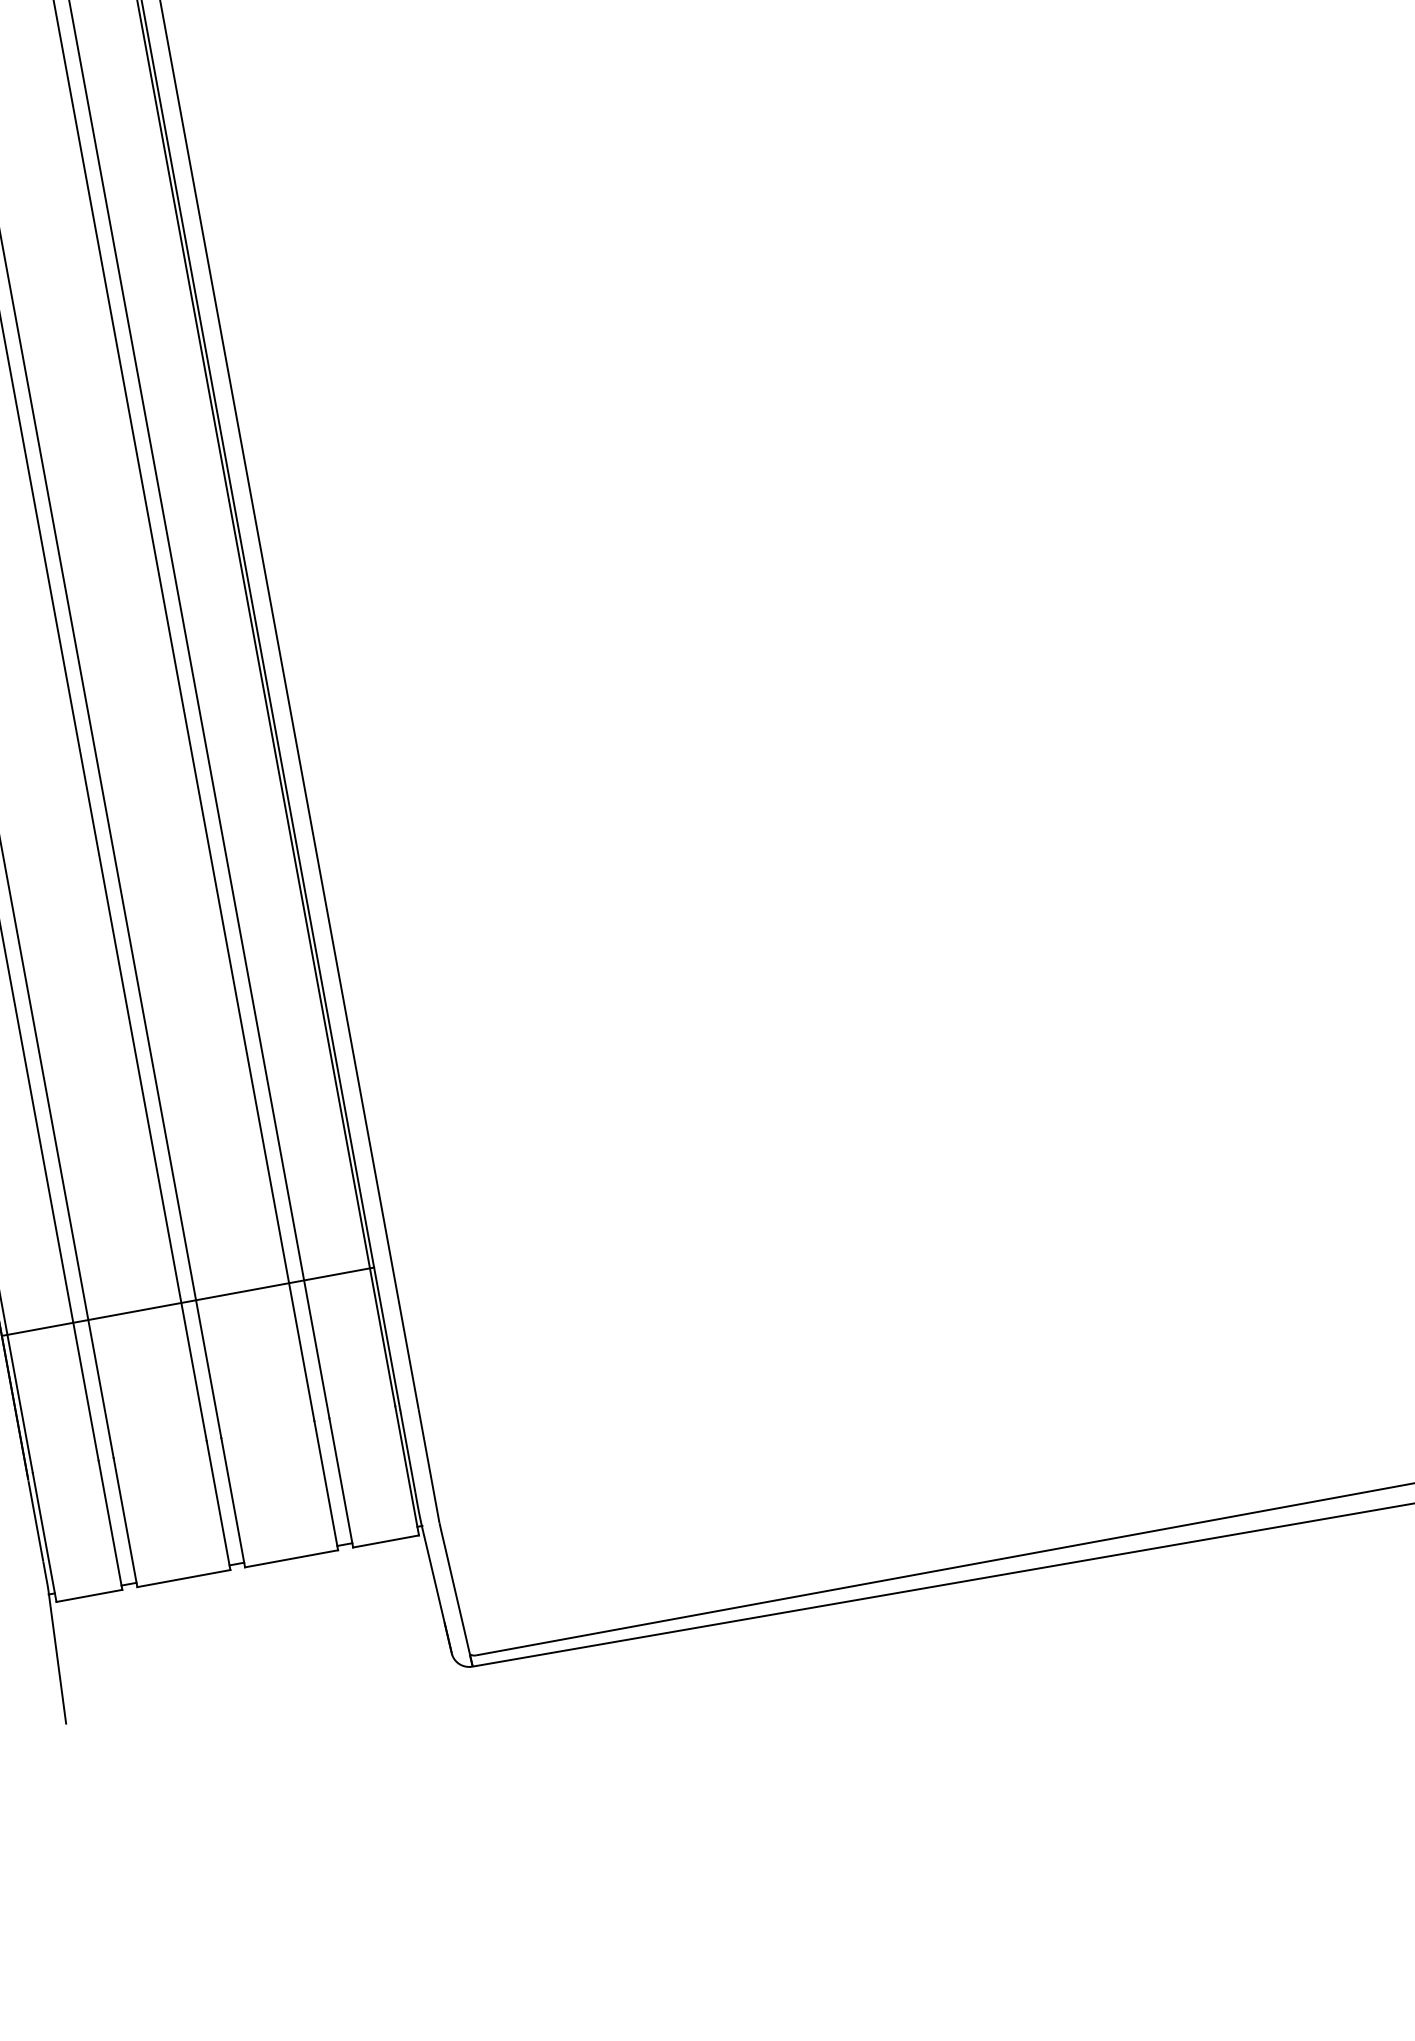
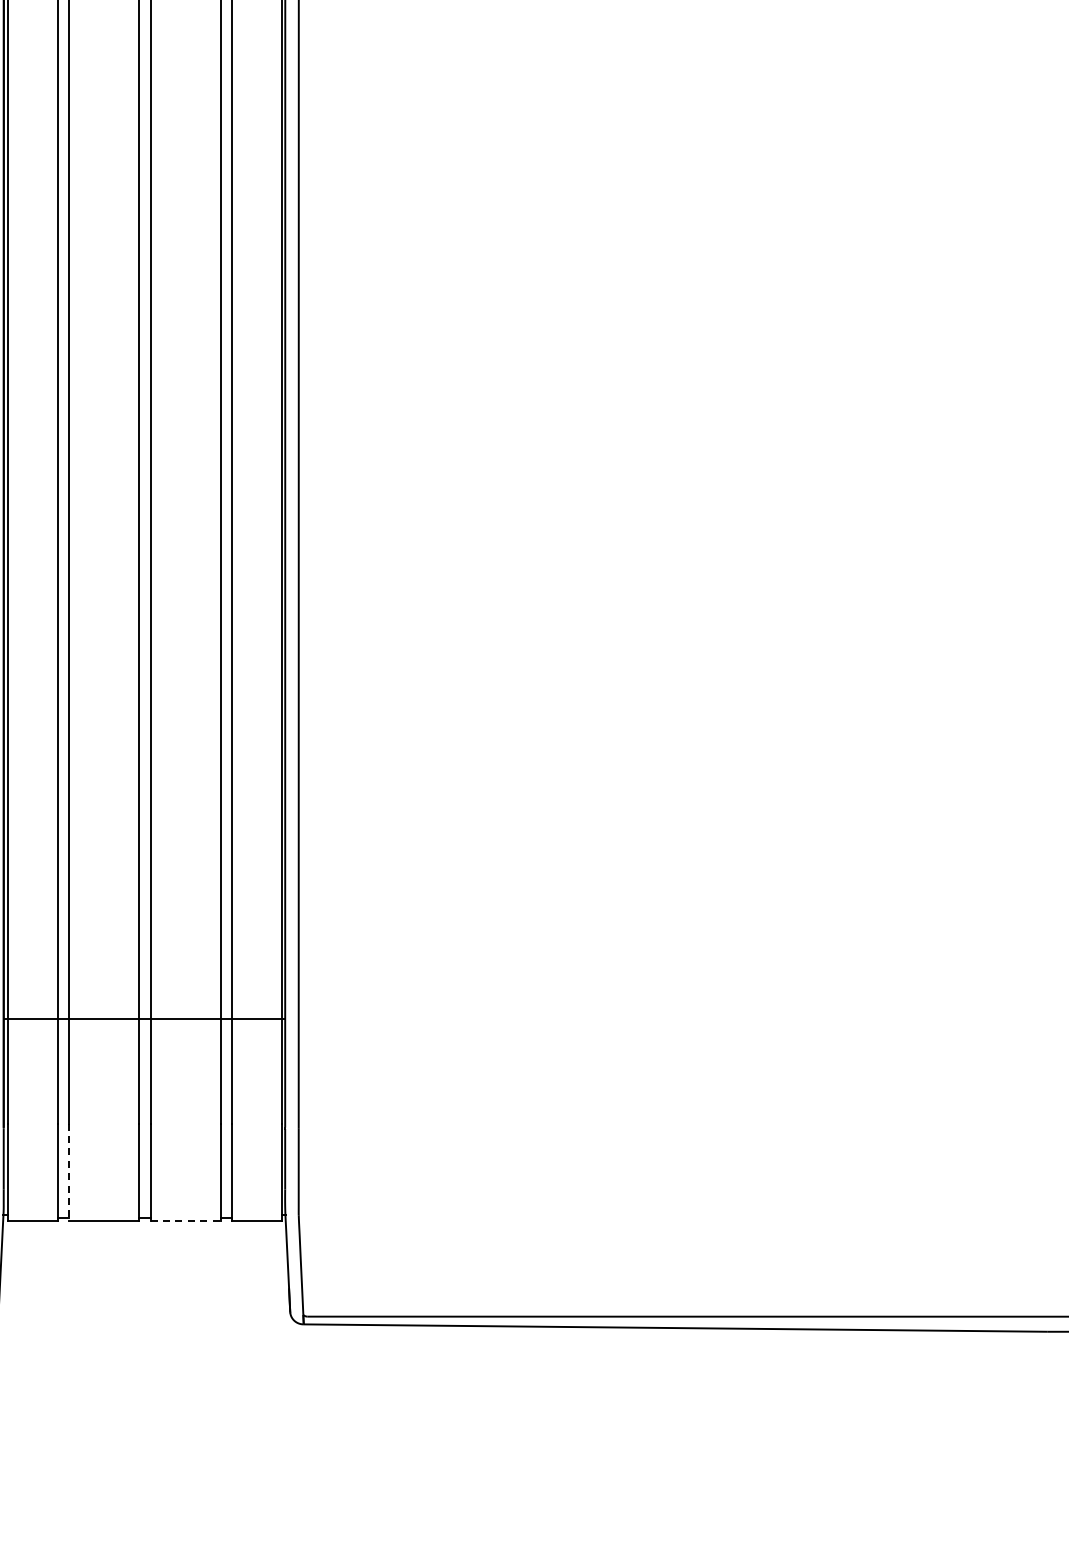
line: (126, 1522) -> (69, 1172), solid -> dashed
line: (292, 1558) -> (186, 1221), solid -> dashed

